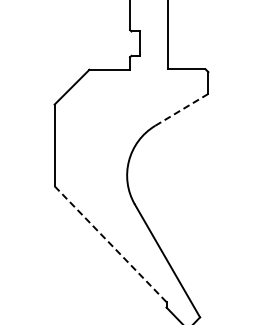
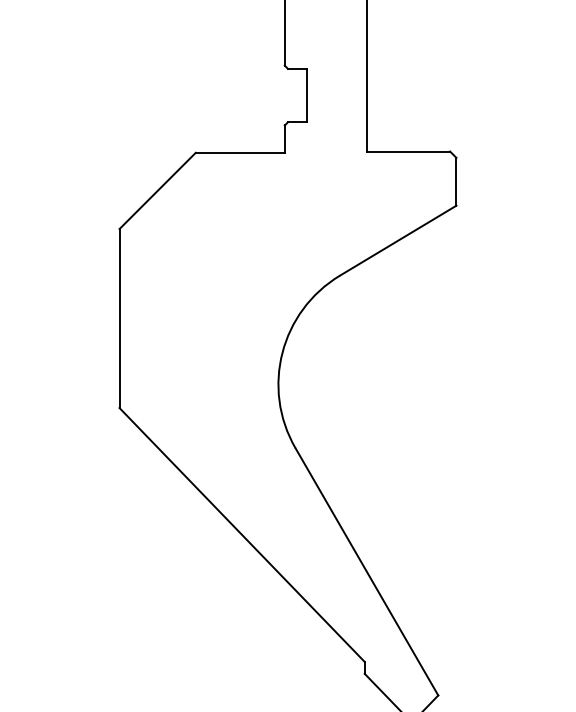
line: (181, 109) -> (397, 239), dashed -> solid
line: (110, 244) -> (241, 535), dashed -> solid

